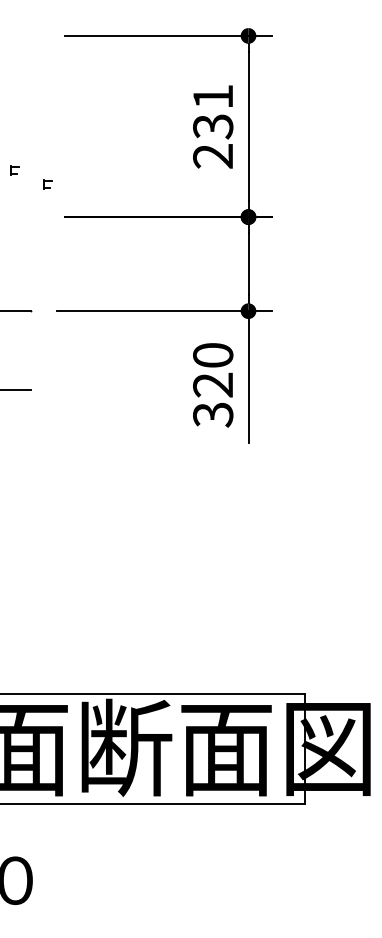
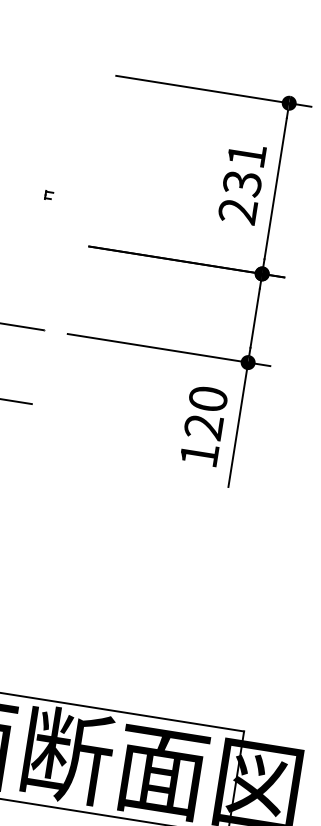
part: (47, 184) -> (77, 213), removed
text: (213, 414) -> (199, 454), 320 -> 120

